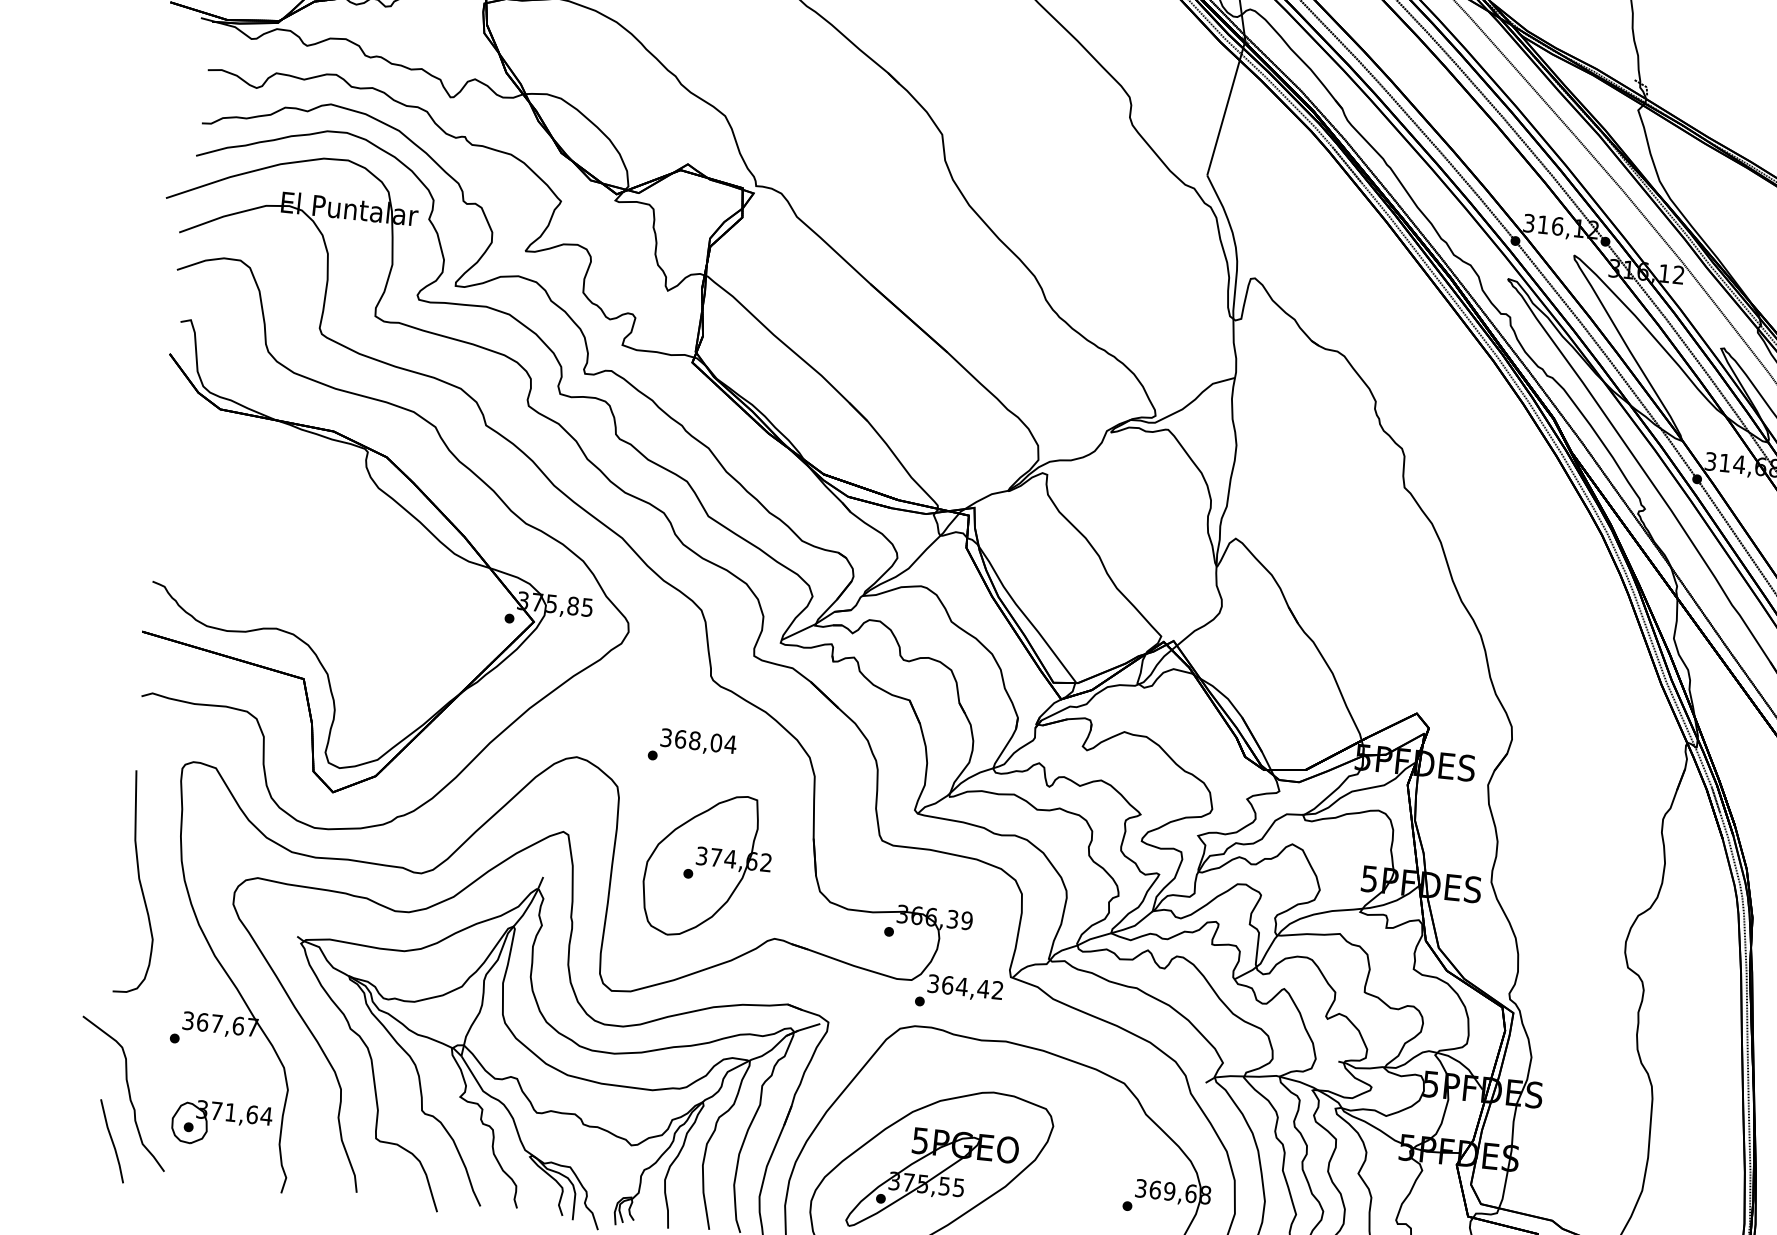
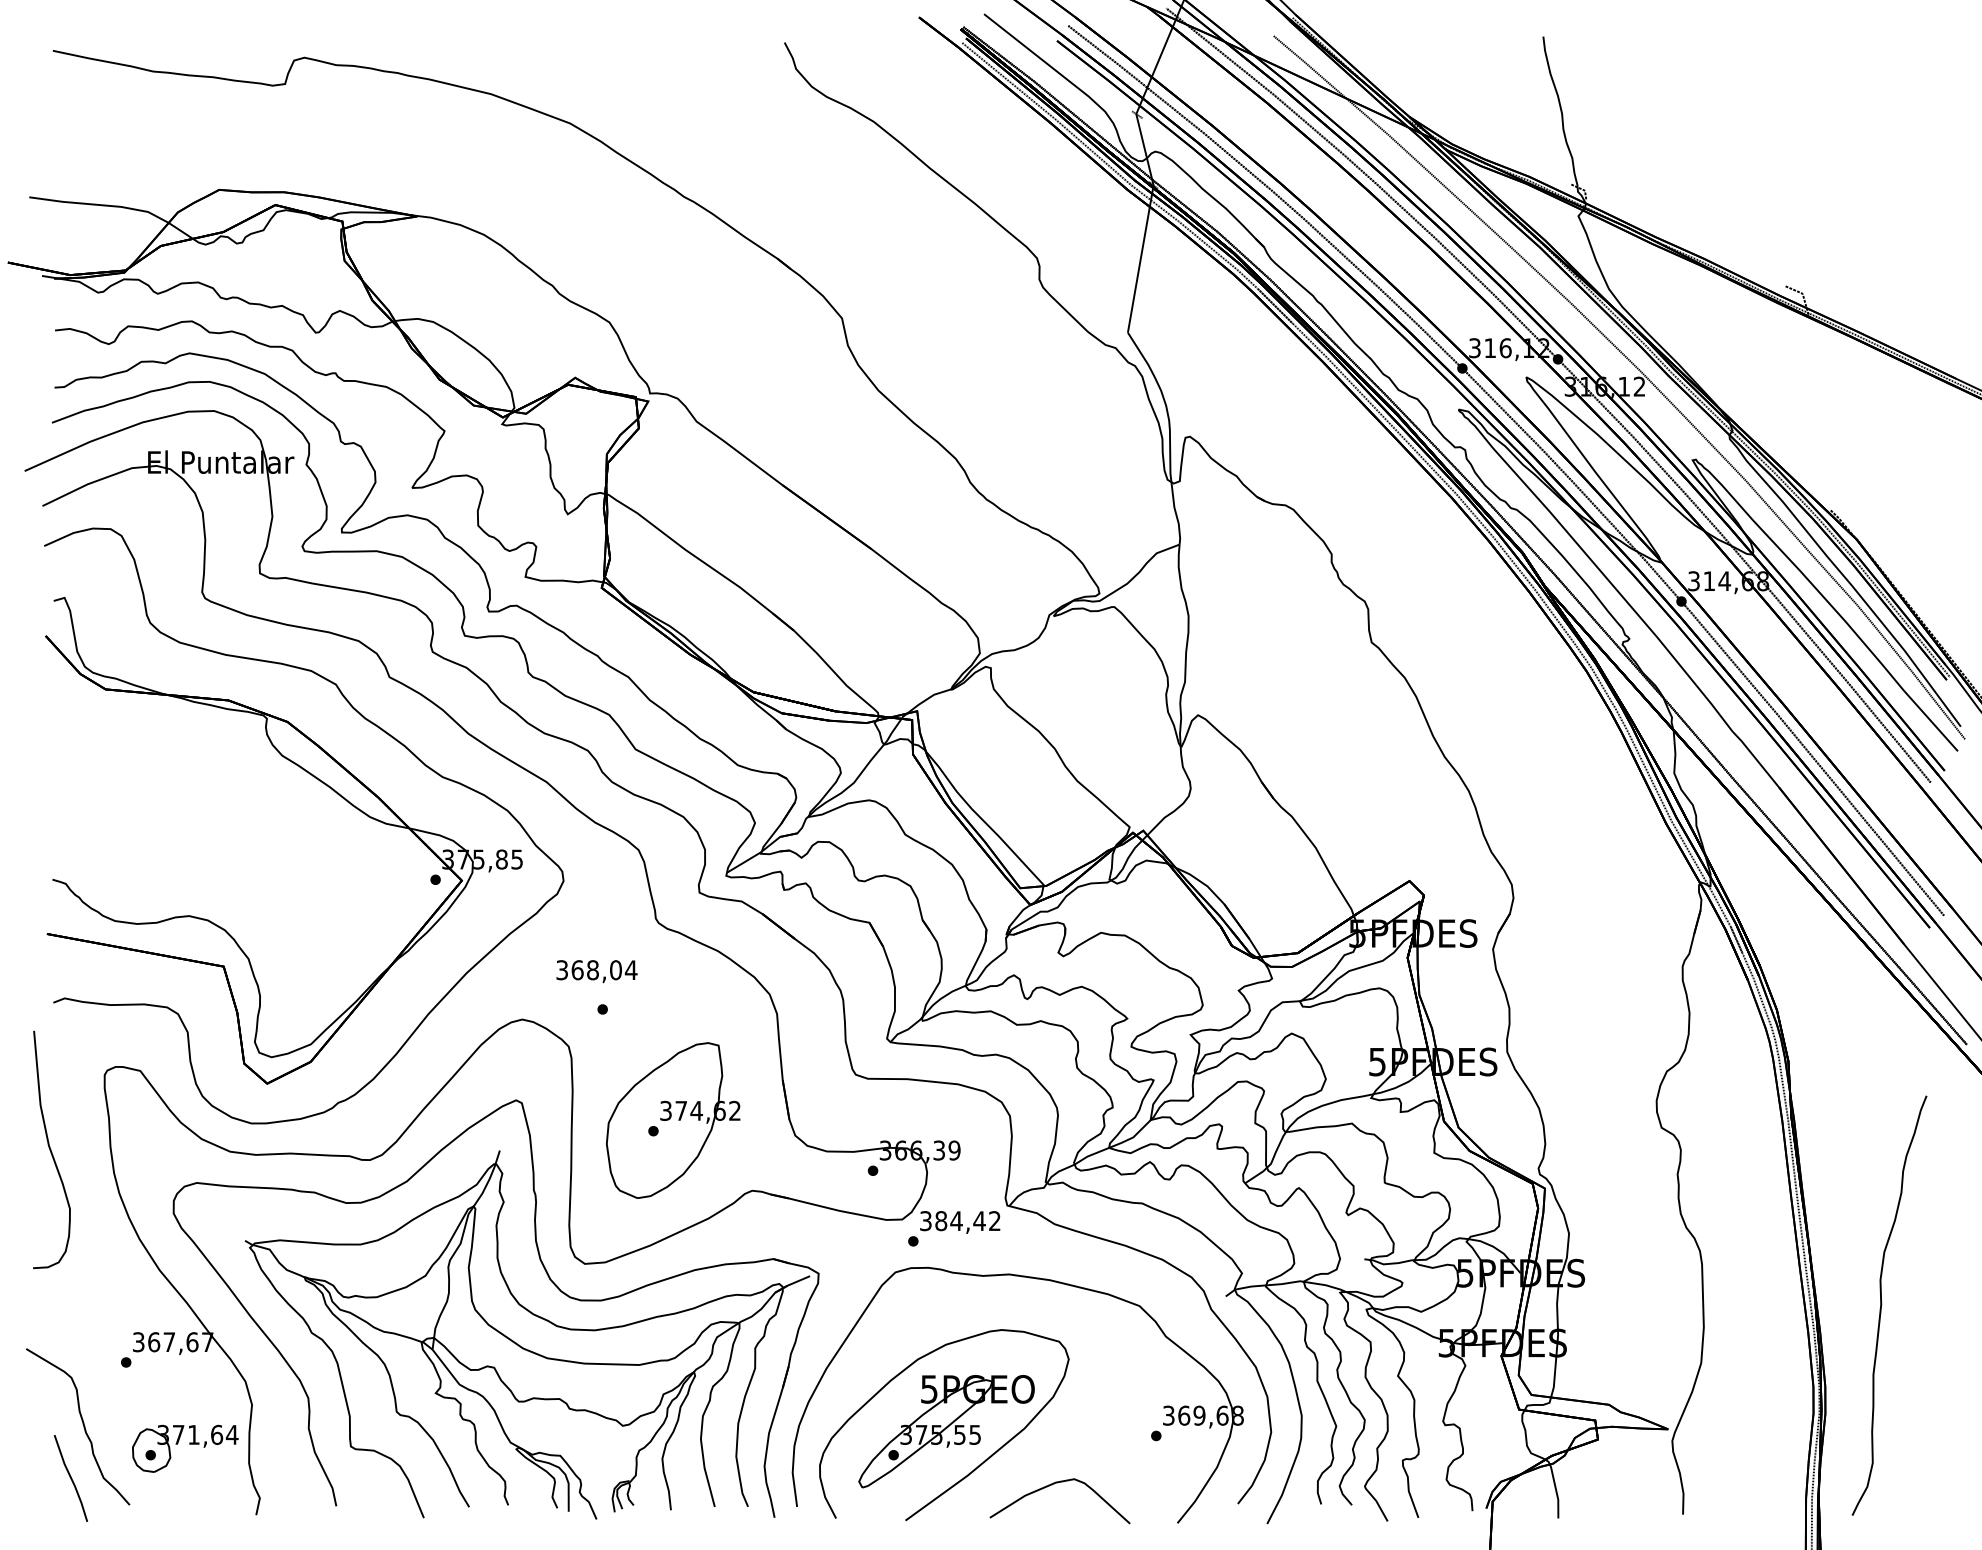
text: (698, 742) -> (596, 971), moved
curve: (141, 882) -> (51, 1149), moved
text: (948, 984) -> (941, 1220), 364,42 -> 384,42

